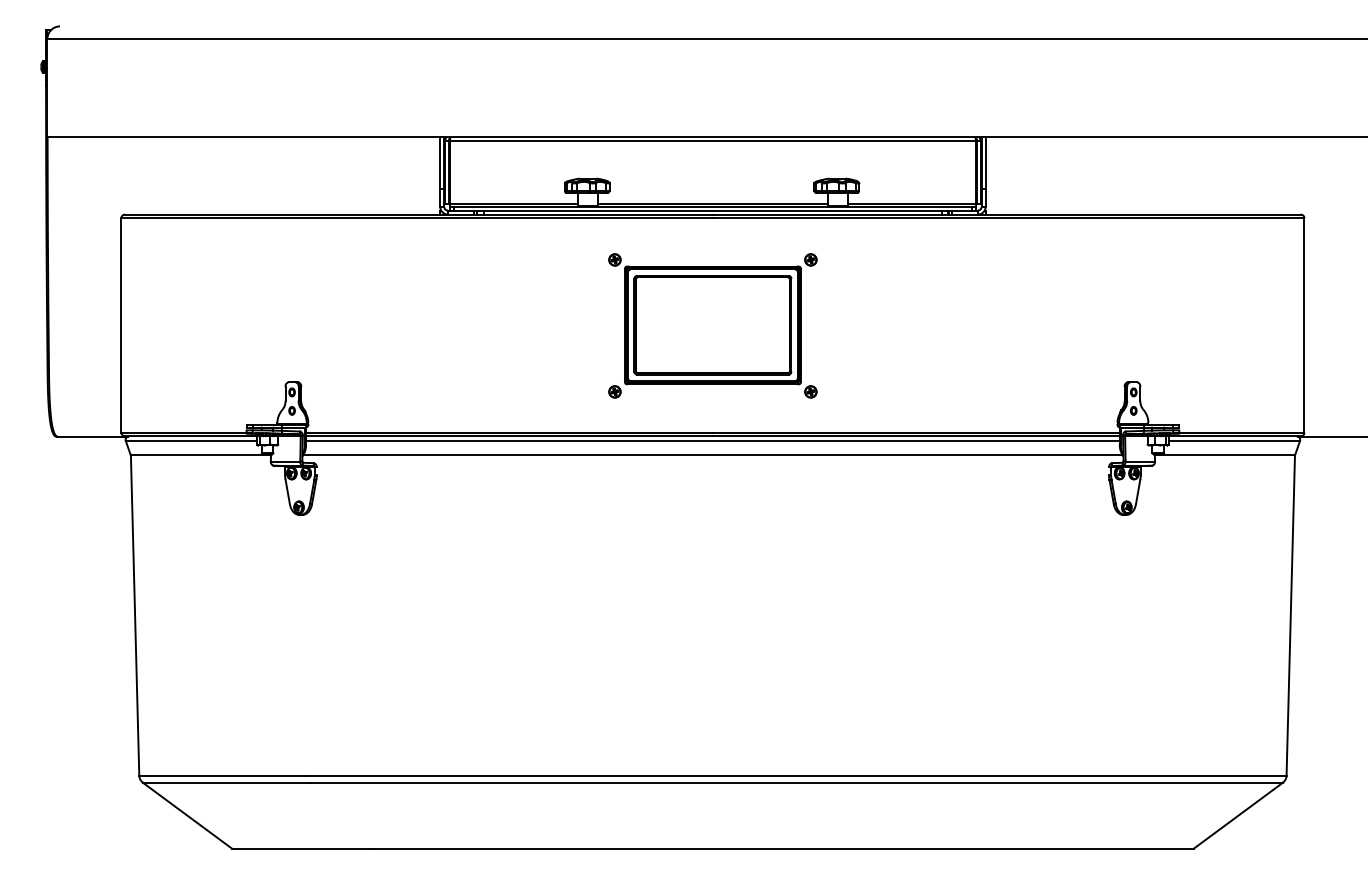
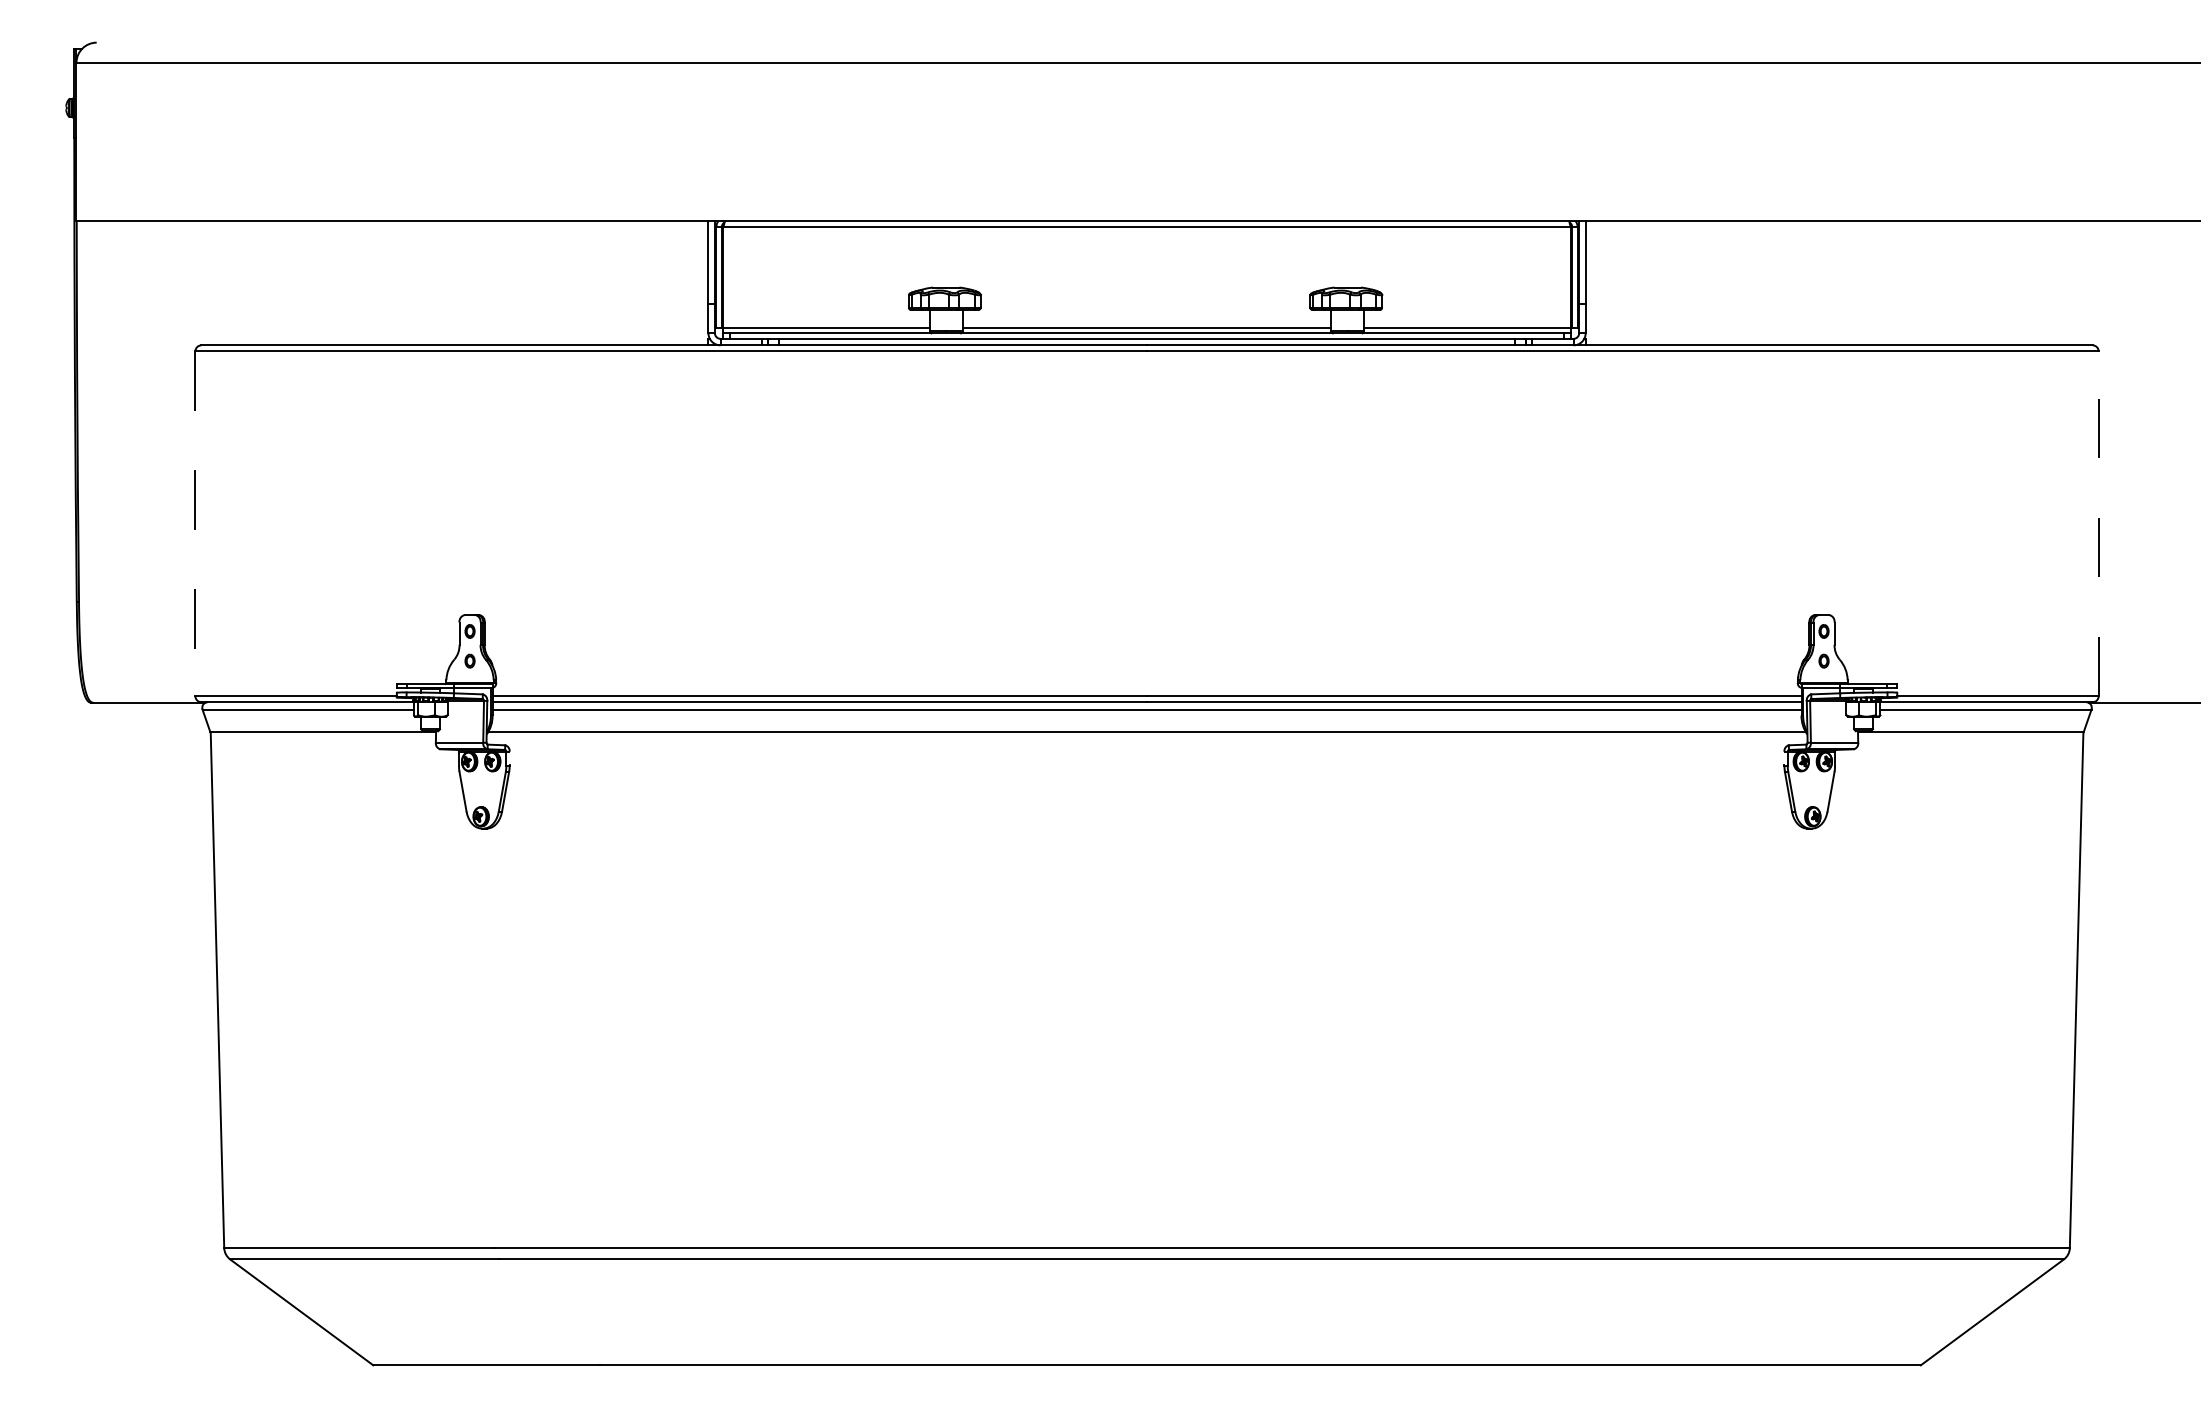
line: (121, 325) -> (195, 523), solid -> dashed
part: (712, 325) -> (1146, 523), removed
line: (1304, 325) -> (2098, 523), solid -> dashed

